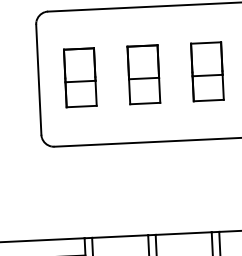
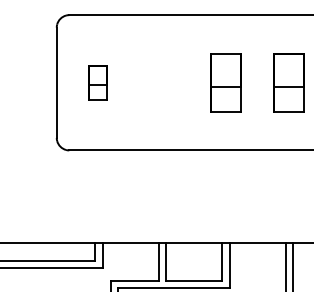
part: (143, 74) -> (161, 82), removed
part: (79, 77) -> (97, 82), size x0.6

